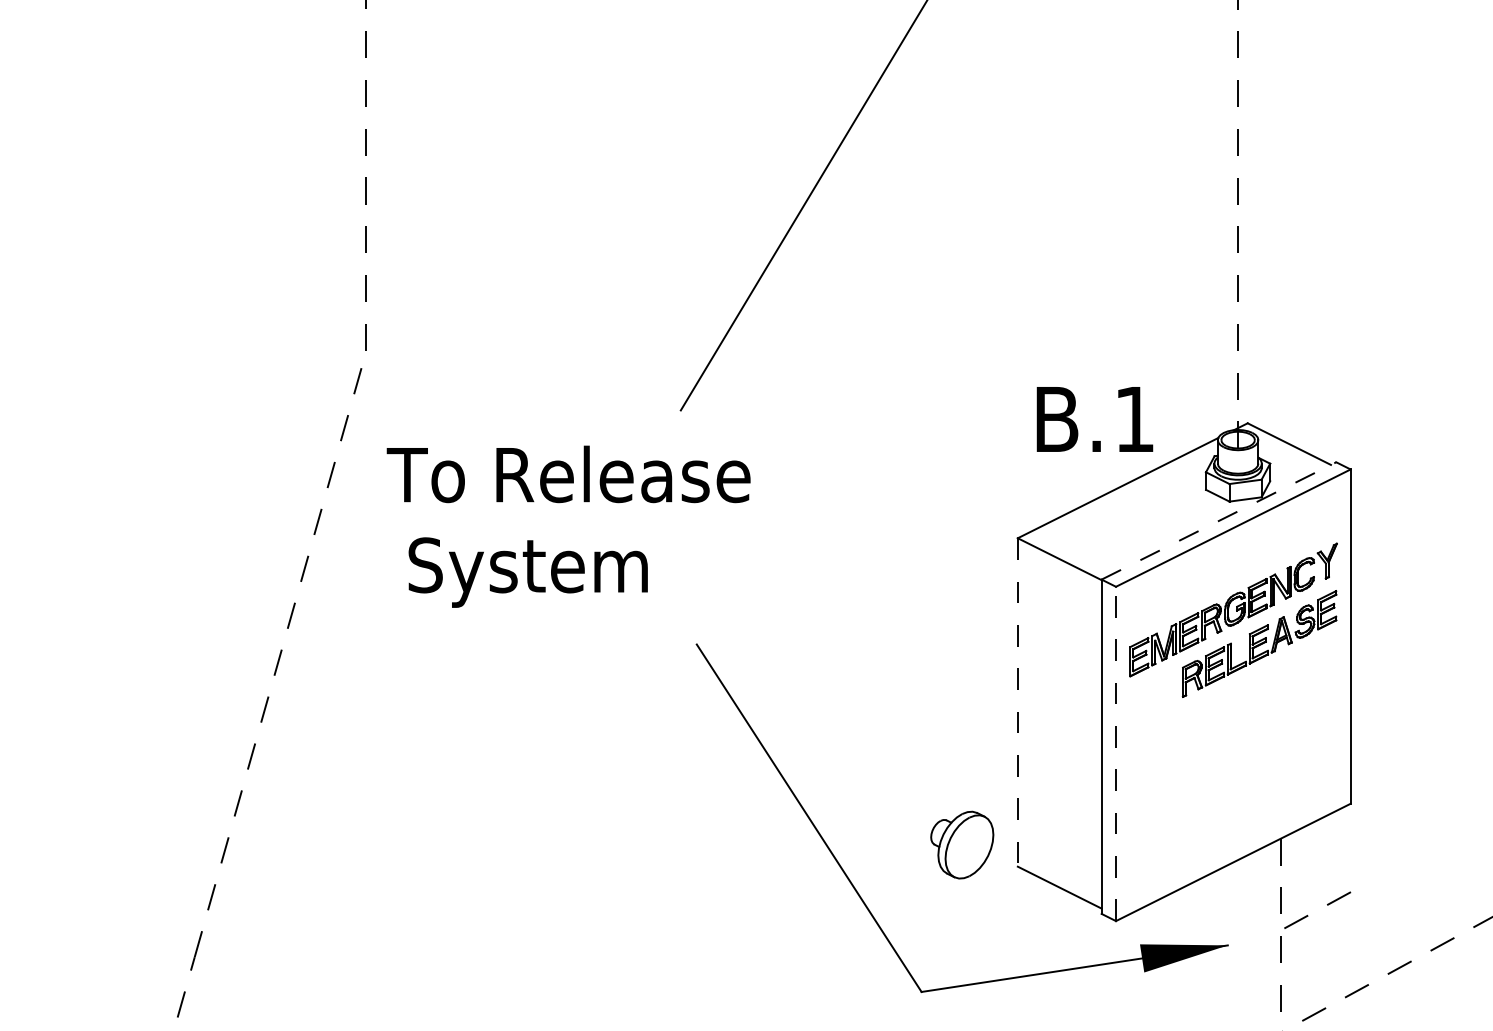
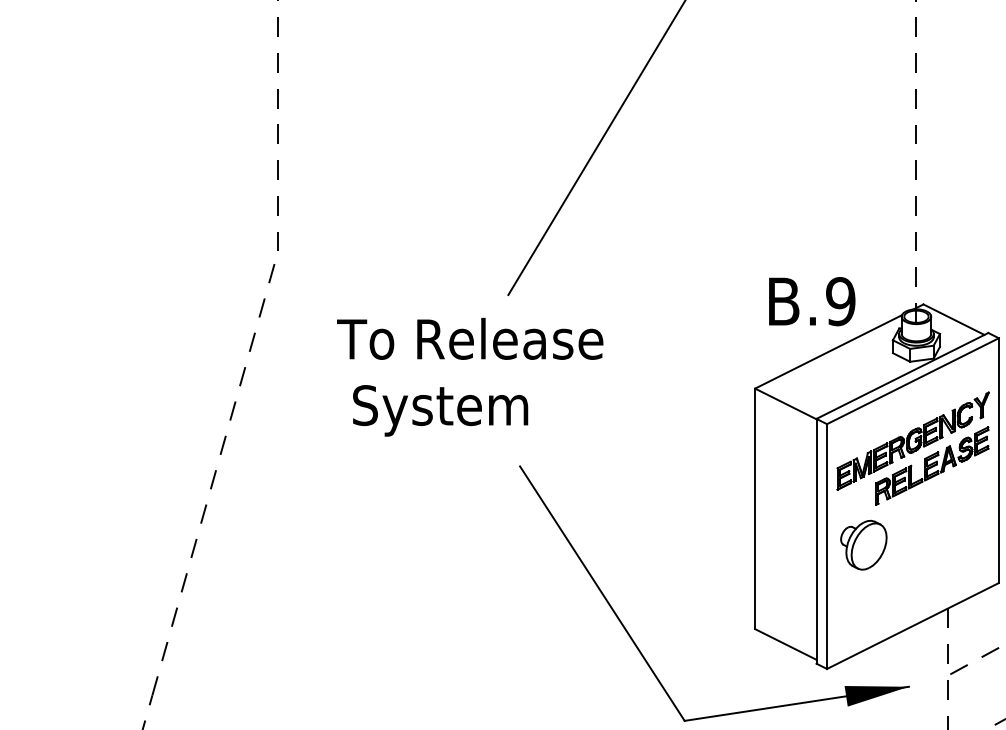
text: (1134, 419) -> (840, 301), B.1 -> B.9
line: (1219, 520) -> (902, 375), dashed -> solid
text: (568, 526) -> (470, 377), moved
line: (1017, 702) -> (754, 508), dashed -> solid
line: (1116, 753) -> (827, 546), dashed -> solid
part: (962, 844) -> (864, 544), moved

